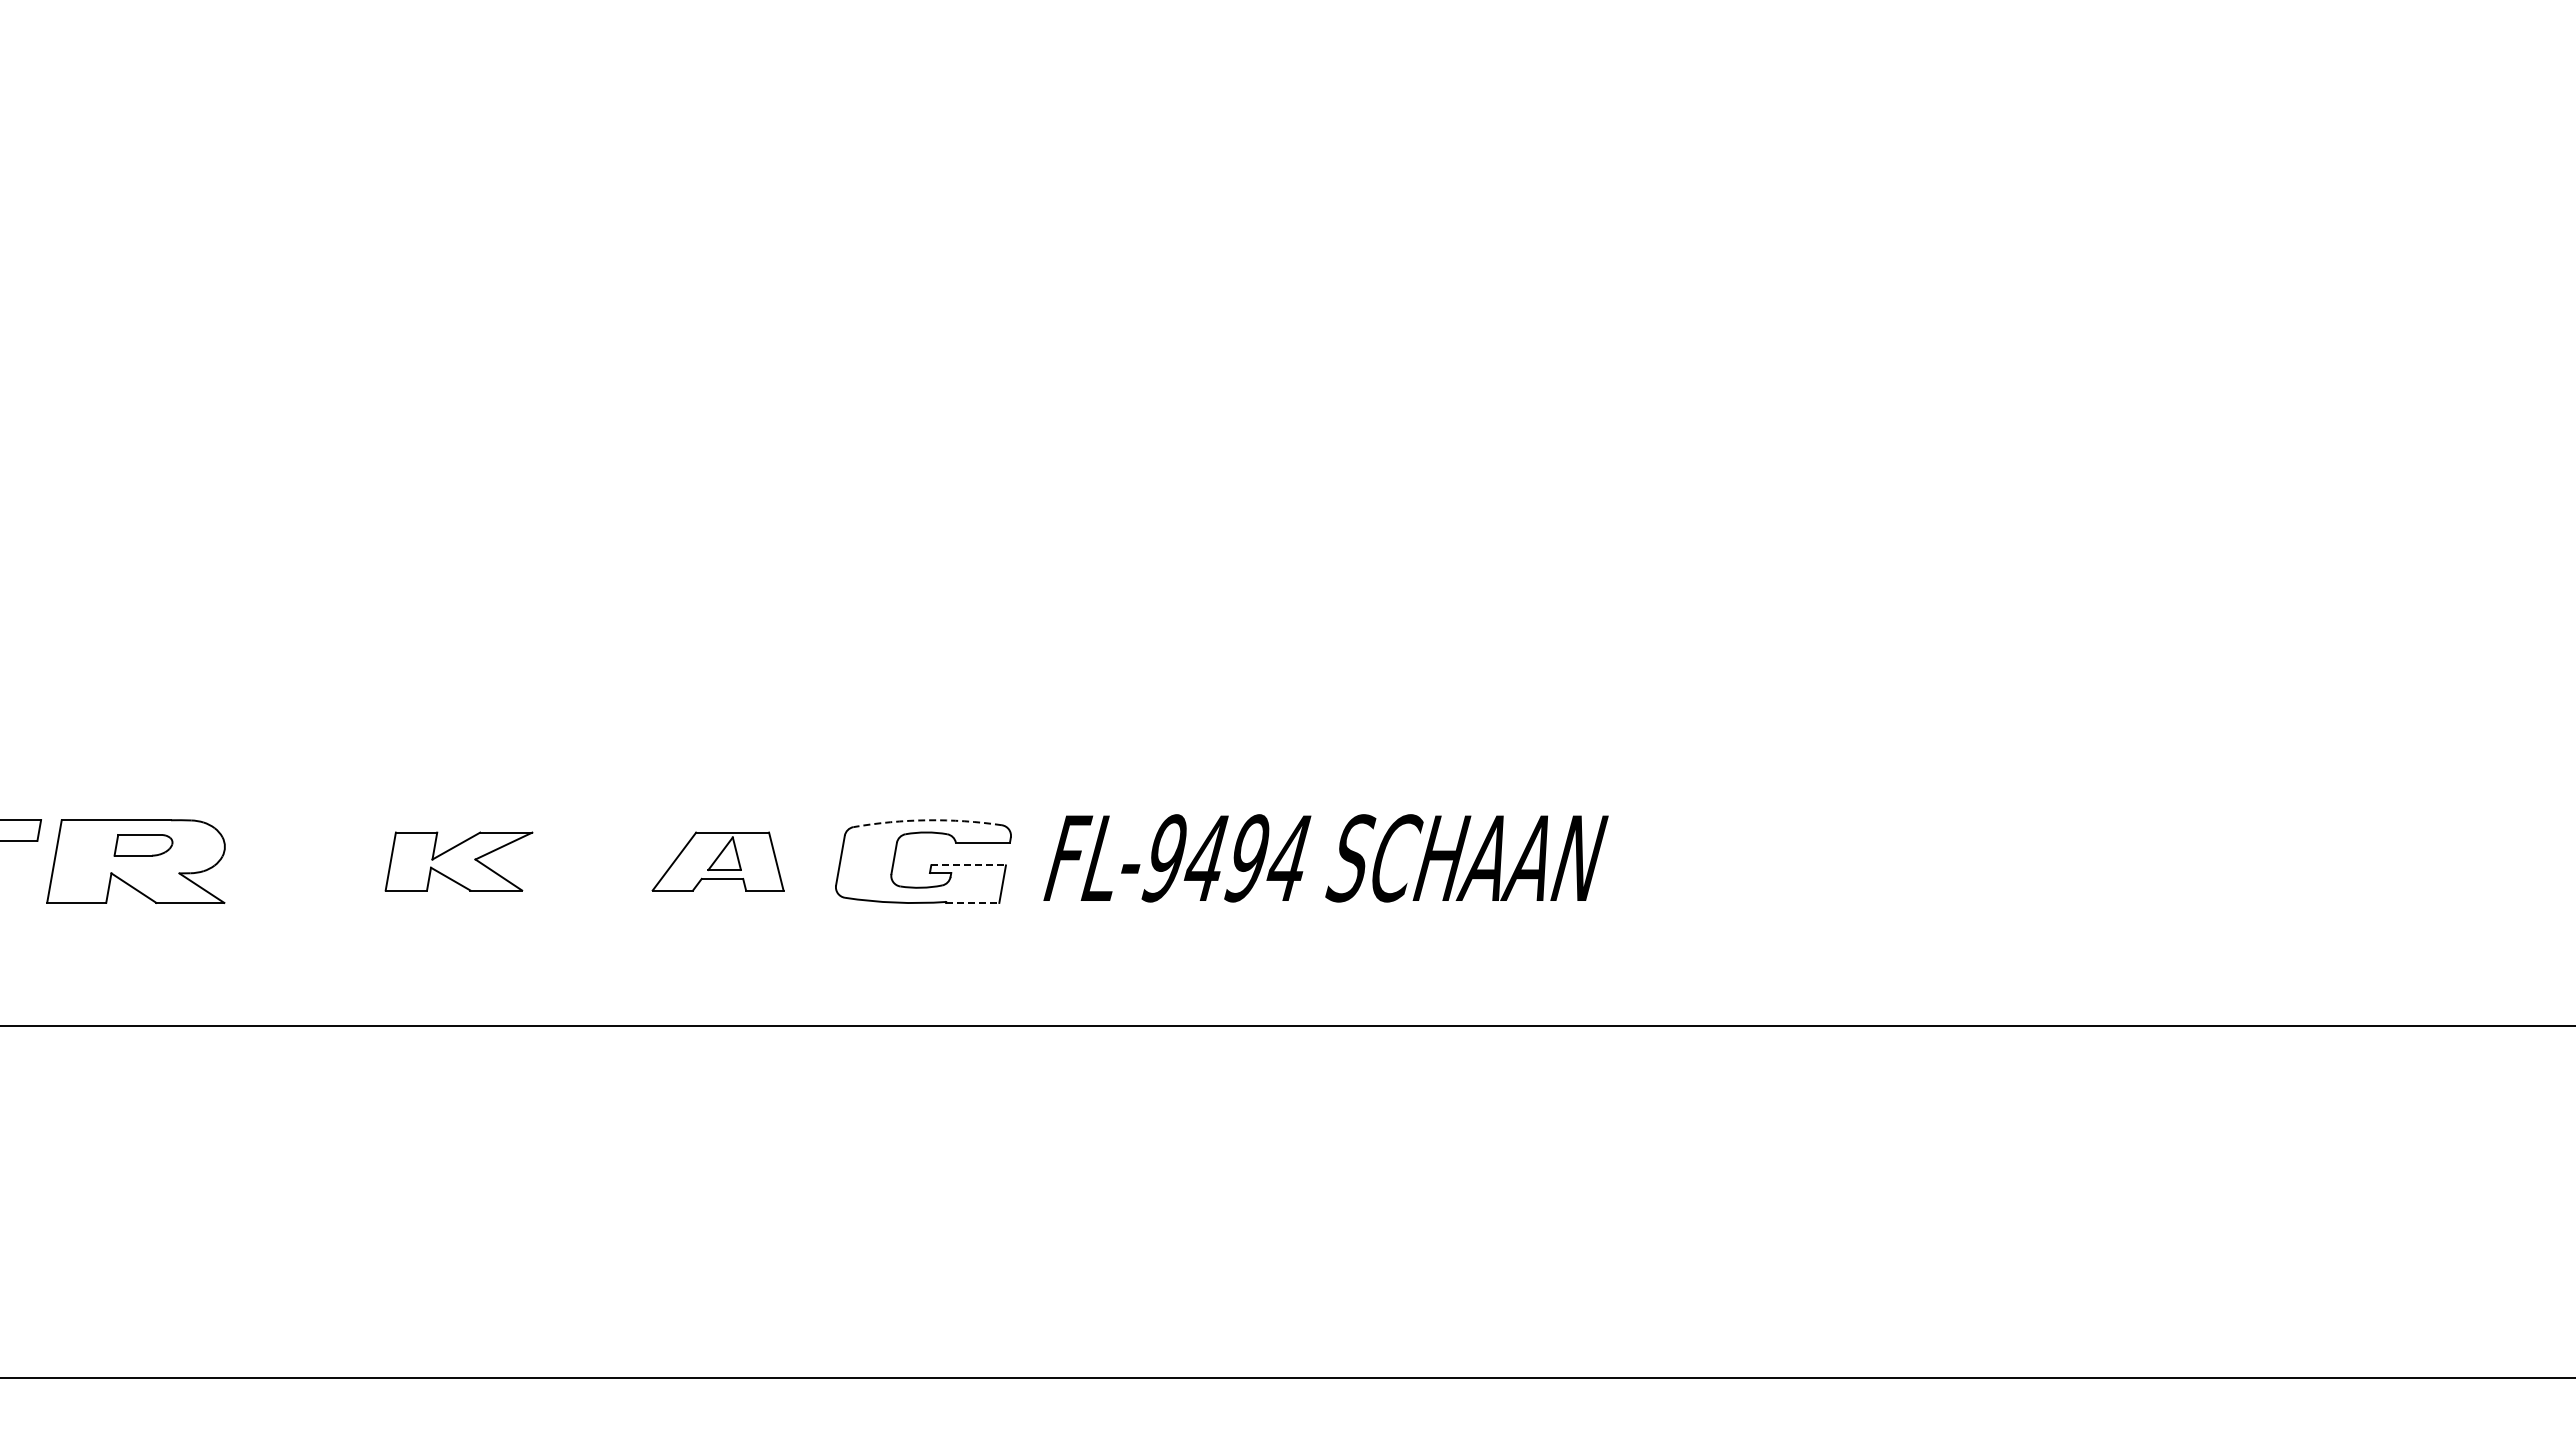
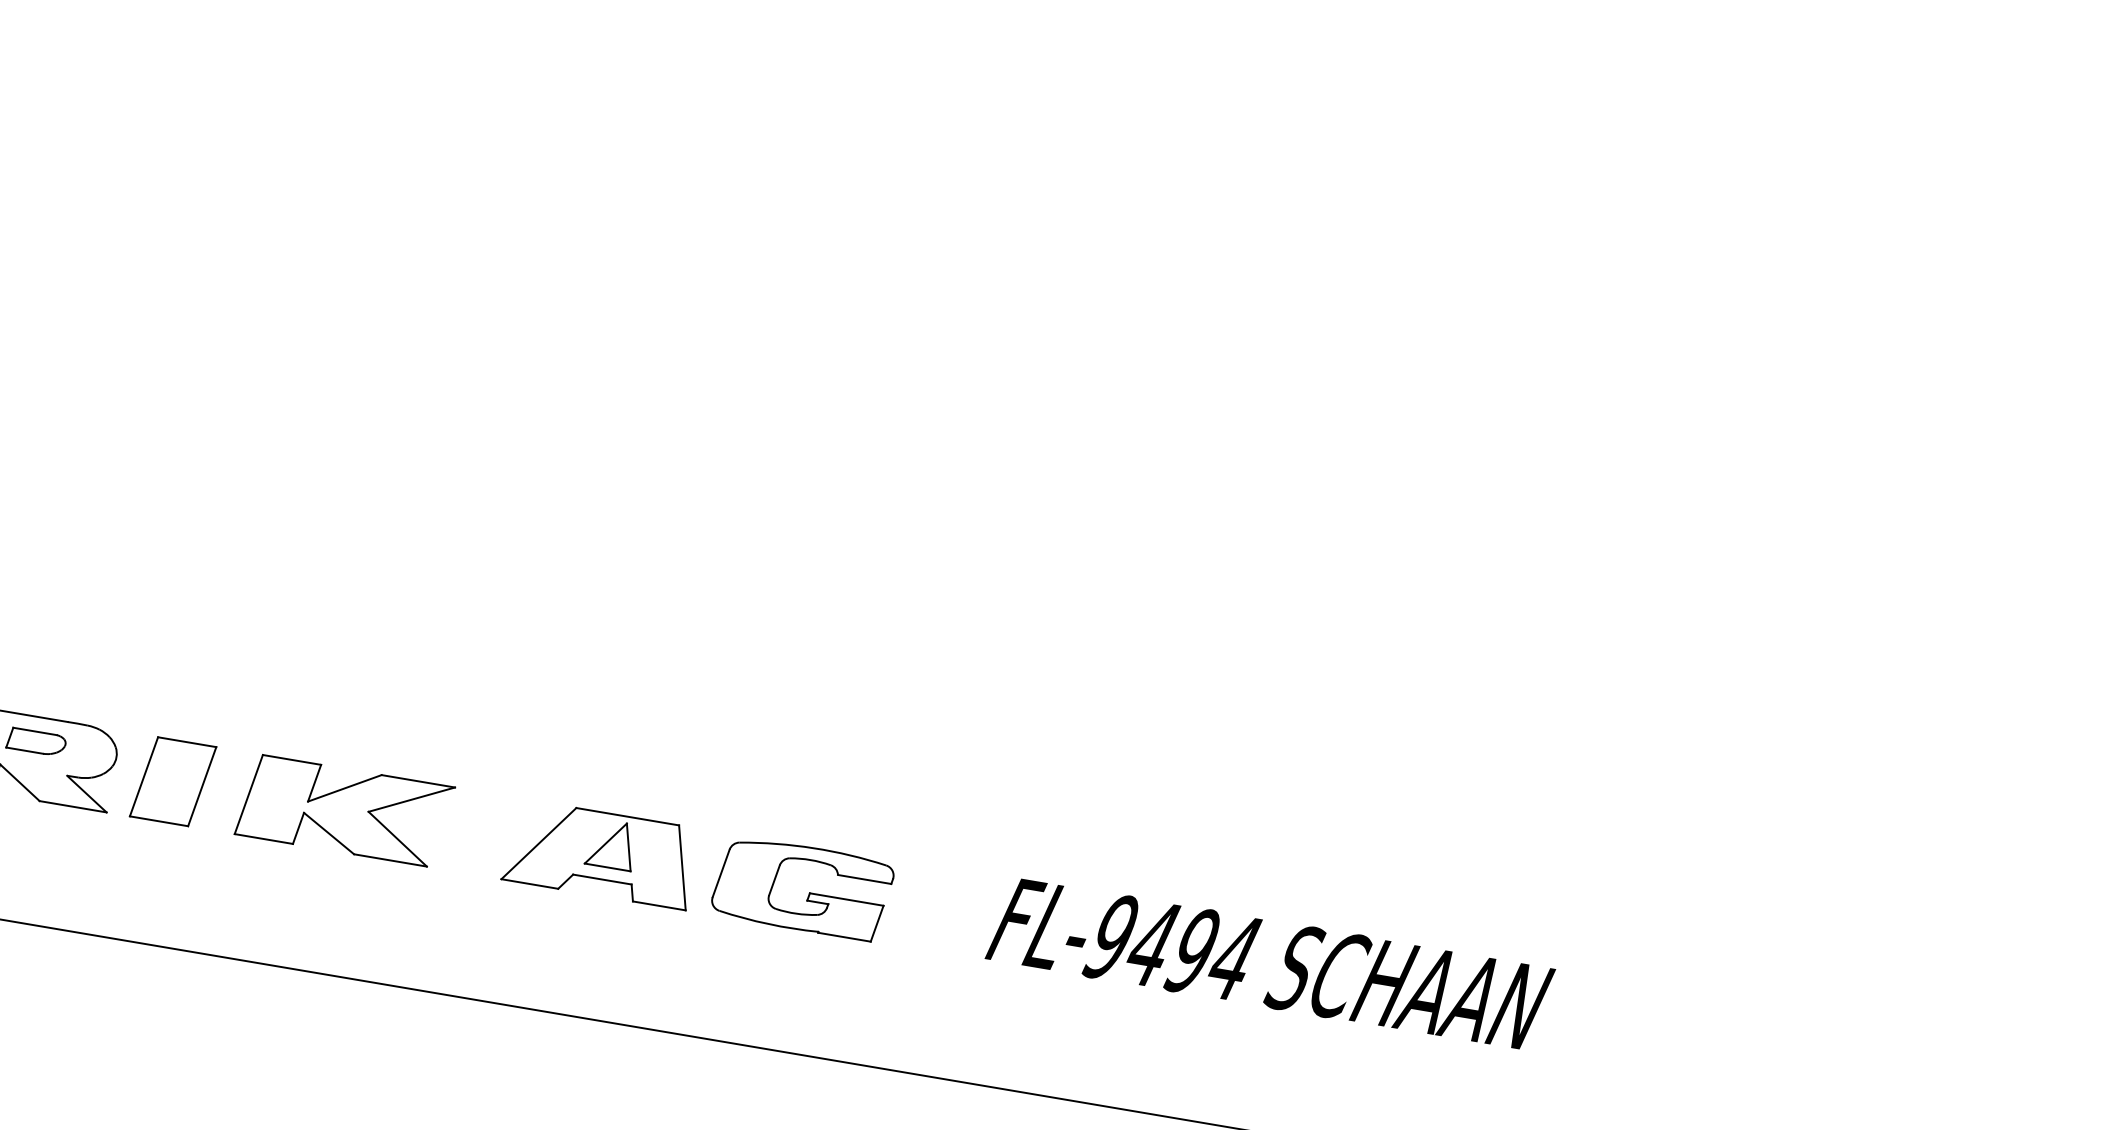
arc: (927, 820) -> (813, 848), dashed -> solid
text: (1325, 858) -> (1269, 964), moved
part: (284, 861) -> (172, 781), added
part: (458, 861) -> (344, 810), size x1.43
part: (717, 861) -> (599, 853), size x1.43
line: (969, 865) -> (847, 899), dashed -> solid
line: (972, 902) -> (844, 936), dashed -> solid

